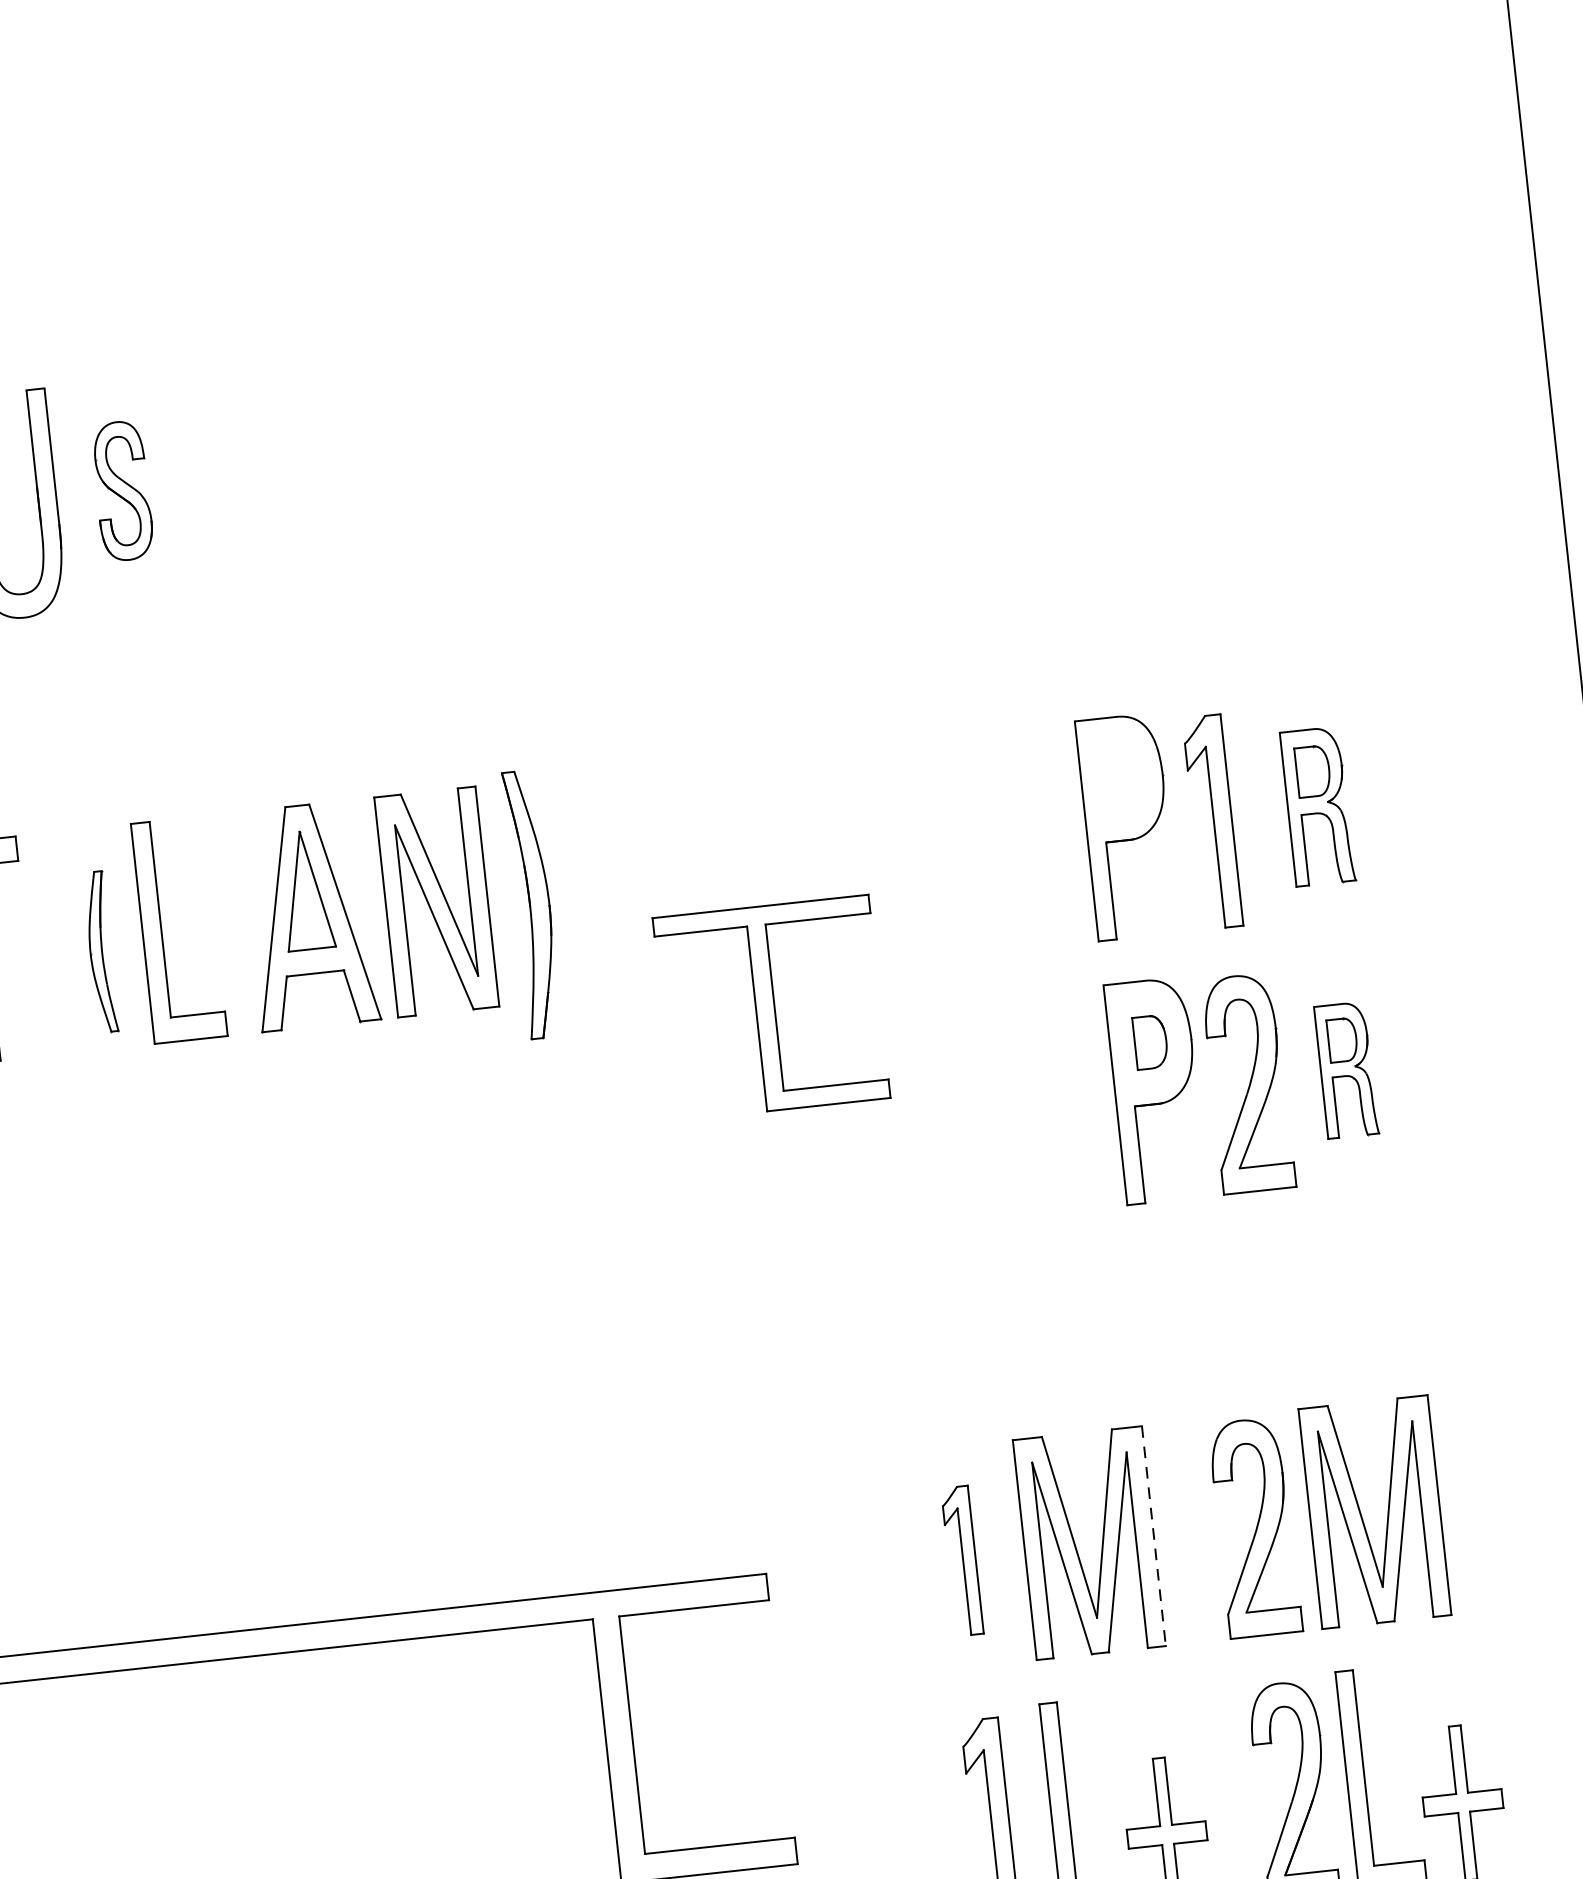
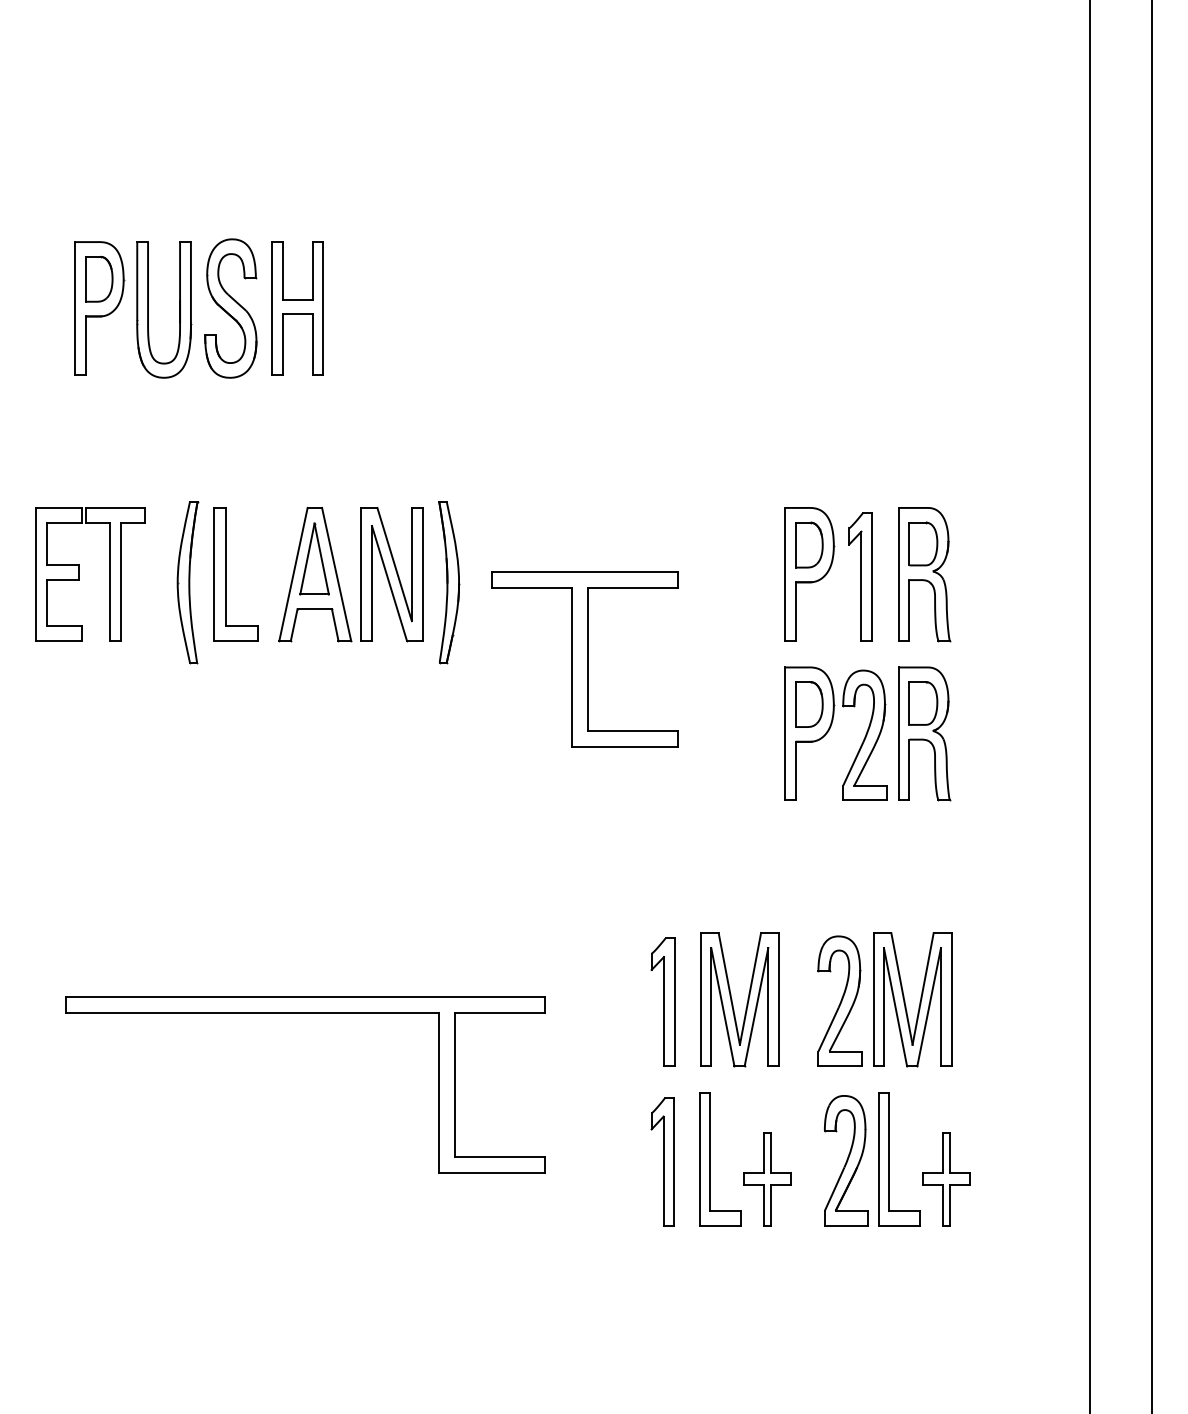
part: (232, 479) -> (297, 308), added
part: (121, 491) -> (230, 308), size x1.67
part: (1122, 777) -> (809, 544), added
part: (1317, 806) -> (924, 574), size x1.43
part: (99, 952) -> (187, 582), size x1.67
part: (770, 1008) -> (584, 659), size x1.43
part: (1150, 1042) -> (809, 704), size x1.43
part: (1346, 1069) -> (924, 733), size x1.67
line: (1154, 1537) -> (779, 1000), dashed -> solid
part: (961, 1559) -> (662, 1001), size x1.43

